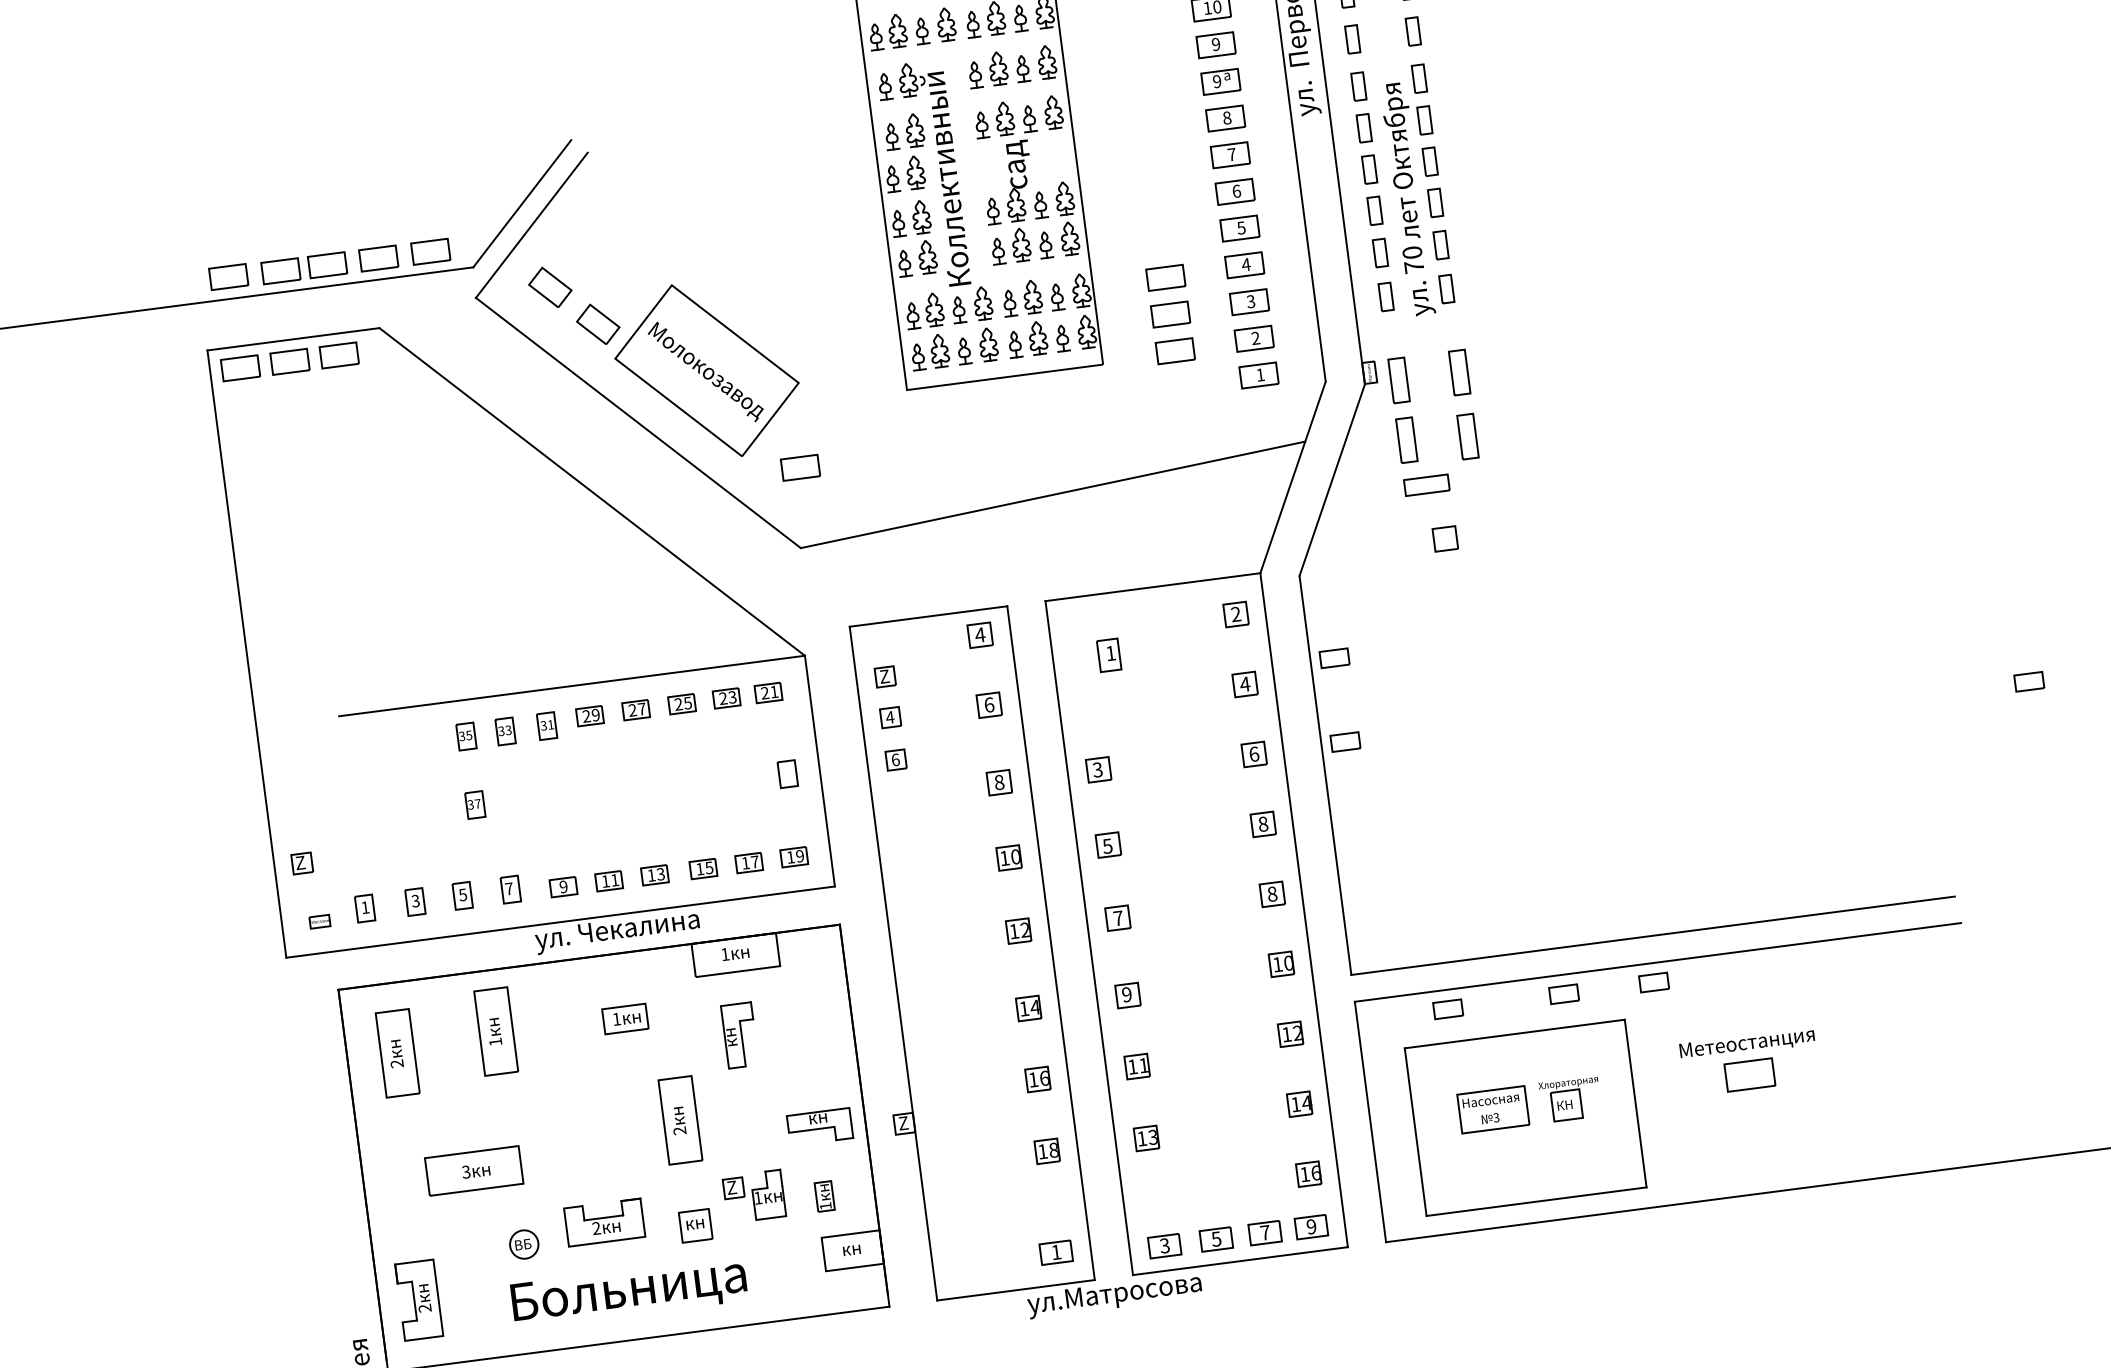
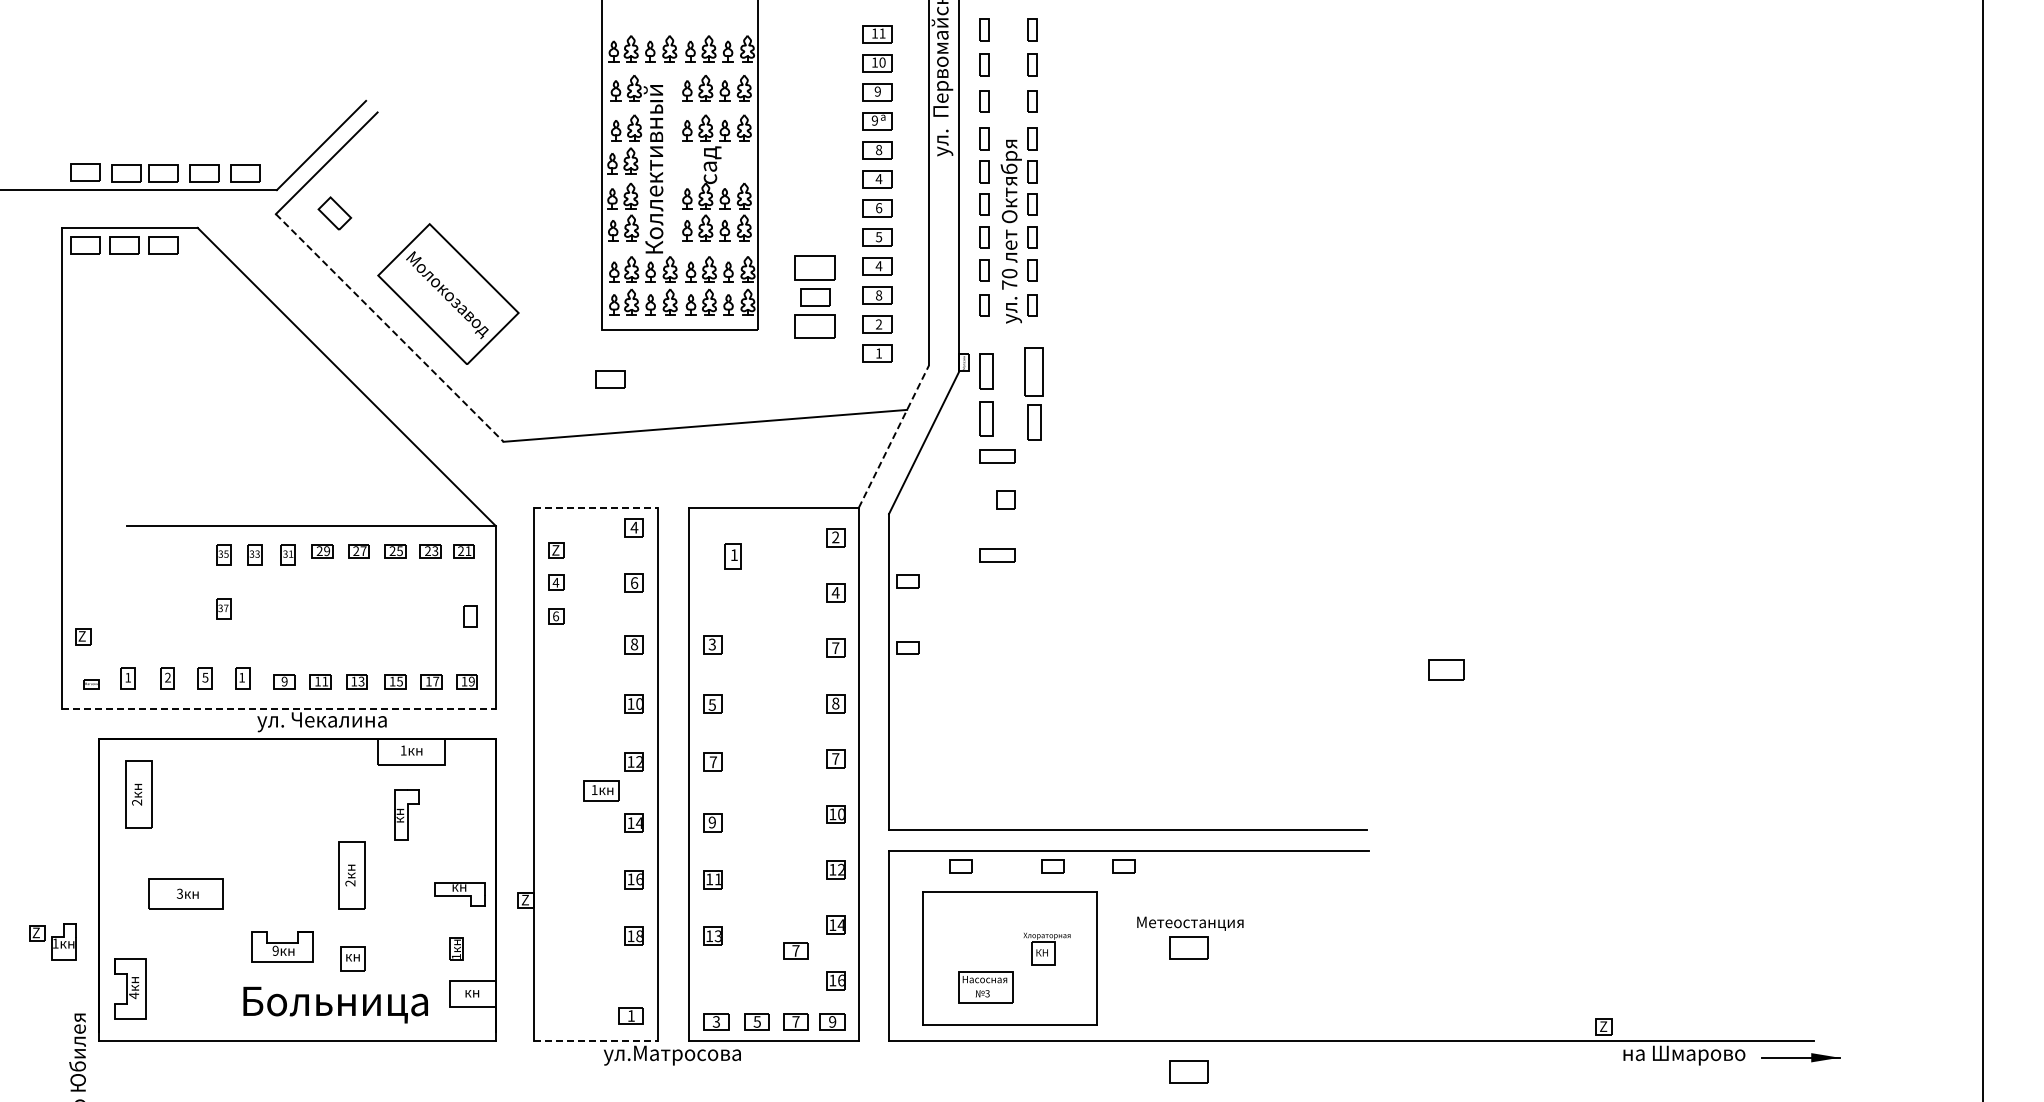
text: (1231, 155) -> (878, 179), 7 -> 4
part: (1166, 278) -> (815, 268), size x1.4
text: (1250, 301) -> (878, 295), 3 -> 8
part: (598, 323) -> (368, 246), removed
part: (1175, 351) -> (815, 326), size x1.4
part: (1459, 372) -> (1034, 371), size x1.4
line: (638, 422) -> (389, 327), solid -> dashed
part: (800, 468) -> (610, 379), moved
line: (1293, 477) -> (894, 436), solid -> dashed
part: (1443, 610) -> (997, 555), added
line: (928, 615) -> (596, 507), solid -> dashed
part: (2029, 682) -> (1446, 670), size x1.6
text: (1253, 754) -> (835, 648), 6 -> 7
text: (509, 888) -> (242, 677), 7 -> 1
text: (1272, 893) -> (835, 758), 8 -> 7
text: (415, 902) -> (167, 678), 3 -> 2
line: (561, 921) -> (279, 708), solid -> dashed
part: (625, 1018) -> (601, 790), moved
part: (496, 1031) -> (217, 787), removed
part: (1492, 1110) -> (985, 987), moved
part: (1252, 1142) -> (795, 950), added
part: (753, 1195) -> (52, 941), moved
text: (596, 1227) -> (275, 950), 2 -> 9
part: (1769, 1231) -> (1188, 1071), added
part: (523, 1245) -> (217, 956), removed
line: (1016, 1290) -> (596, 1041), solid -> dashed
text: (628, 1291) -> (335, 1004), moved
text: (425, 1307) -> (134, 995), 2 -> 4

